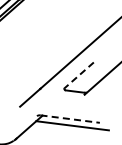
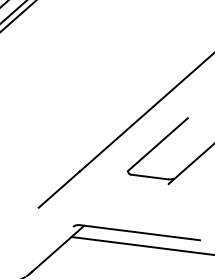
line: (78, 75) -> (156, 144), dashed -> solid
line: (70, 119) -> (140, 233), dashed -> solid

